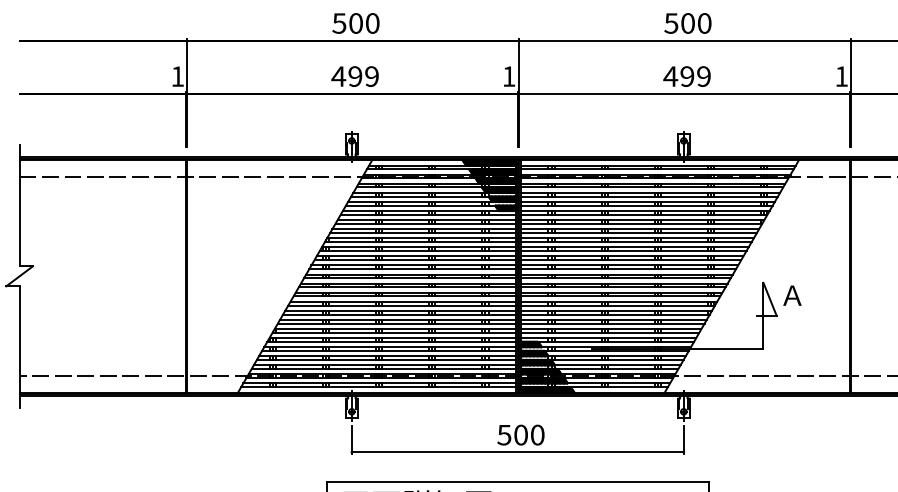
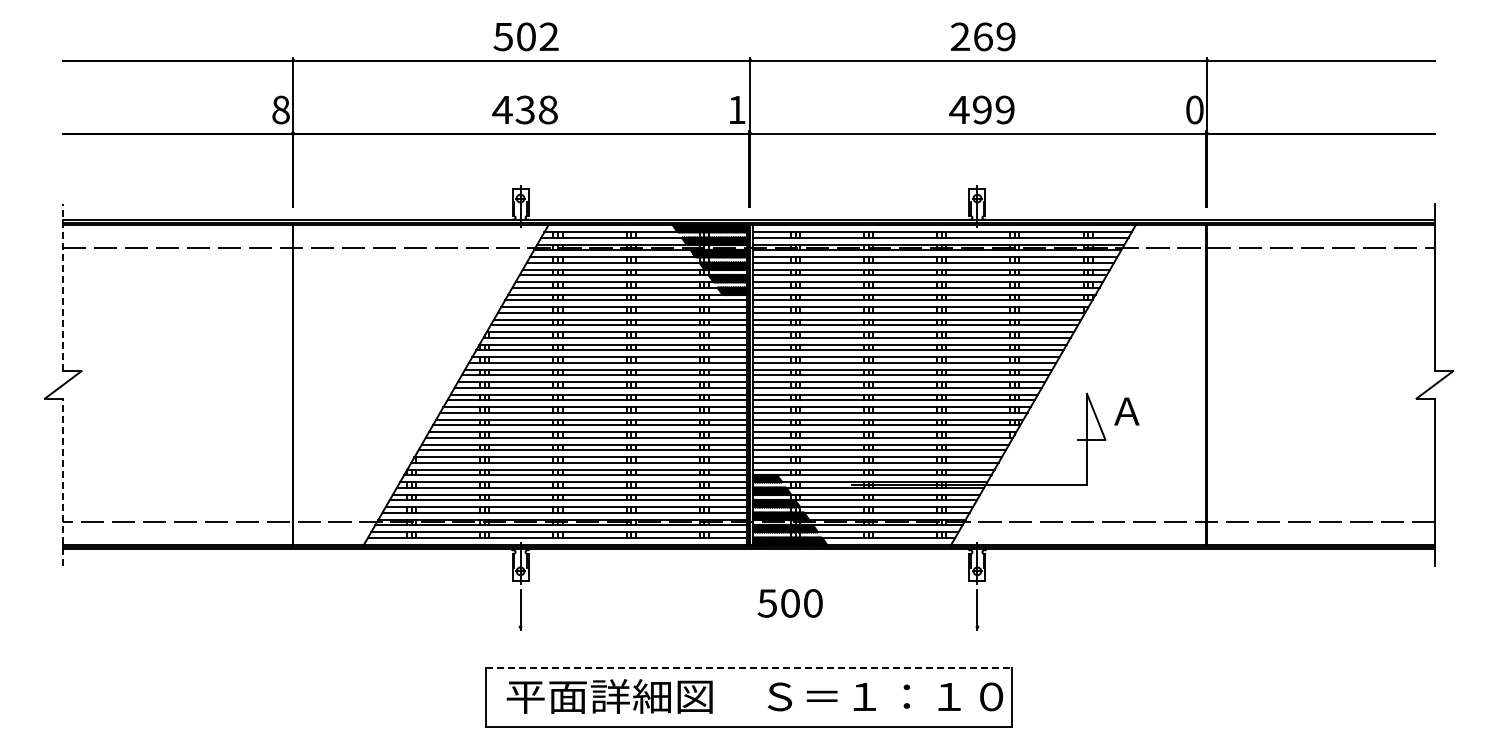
text: (372, 23) -> (548, 36), 500 -> 502
text: (687, 23) -> (982, 36), 500 -> 269
text: (177, 76) -> (280, 109), 1 -> 8
text: (363, 76) -> (536, 109), 499 -> 438
text: (841, 76) -> (1194, 109), 1 -> 0
line: (19, 205) -> (63, 287), solid -> dashed
line: (19, 347) -> (63, 482), solid -> dashed
text: (520, 435) -> (789, 603), moved
line: (517, 452) -> (748, 627), removed
line: (517, 482) -> (748, 668), solid -> dashed

